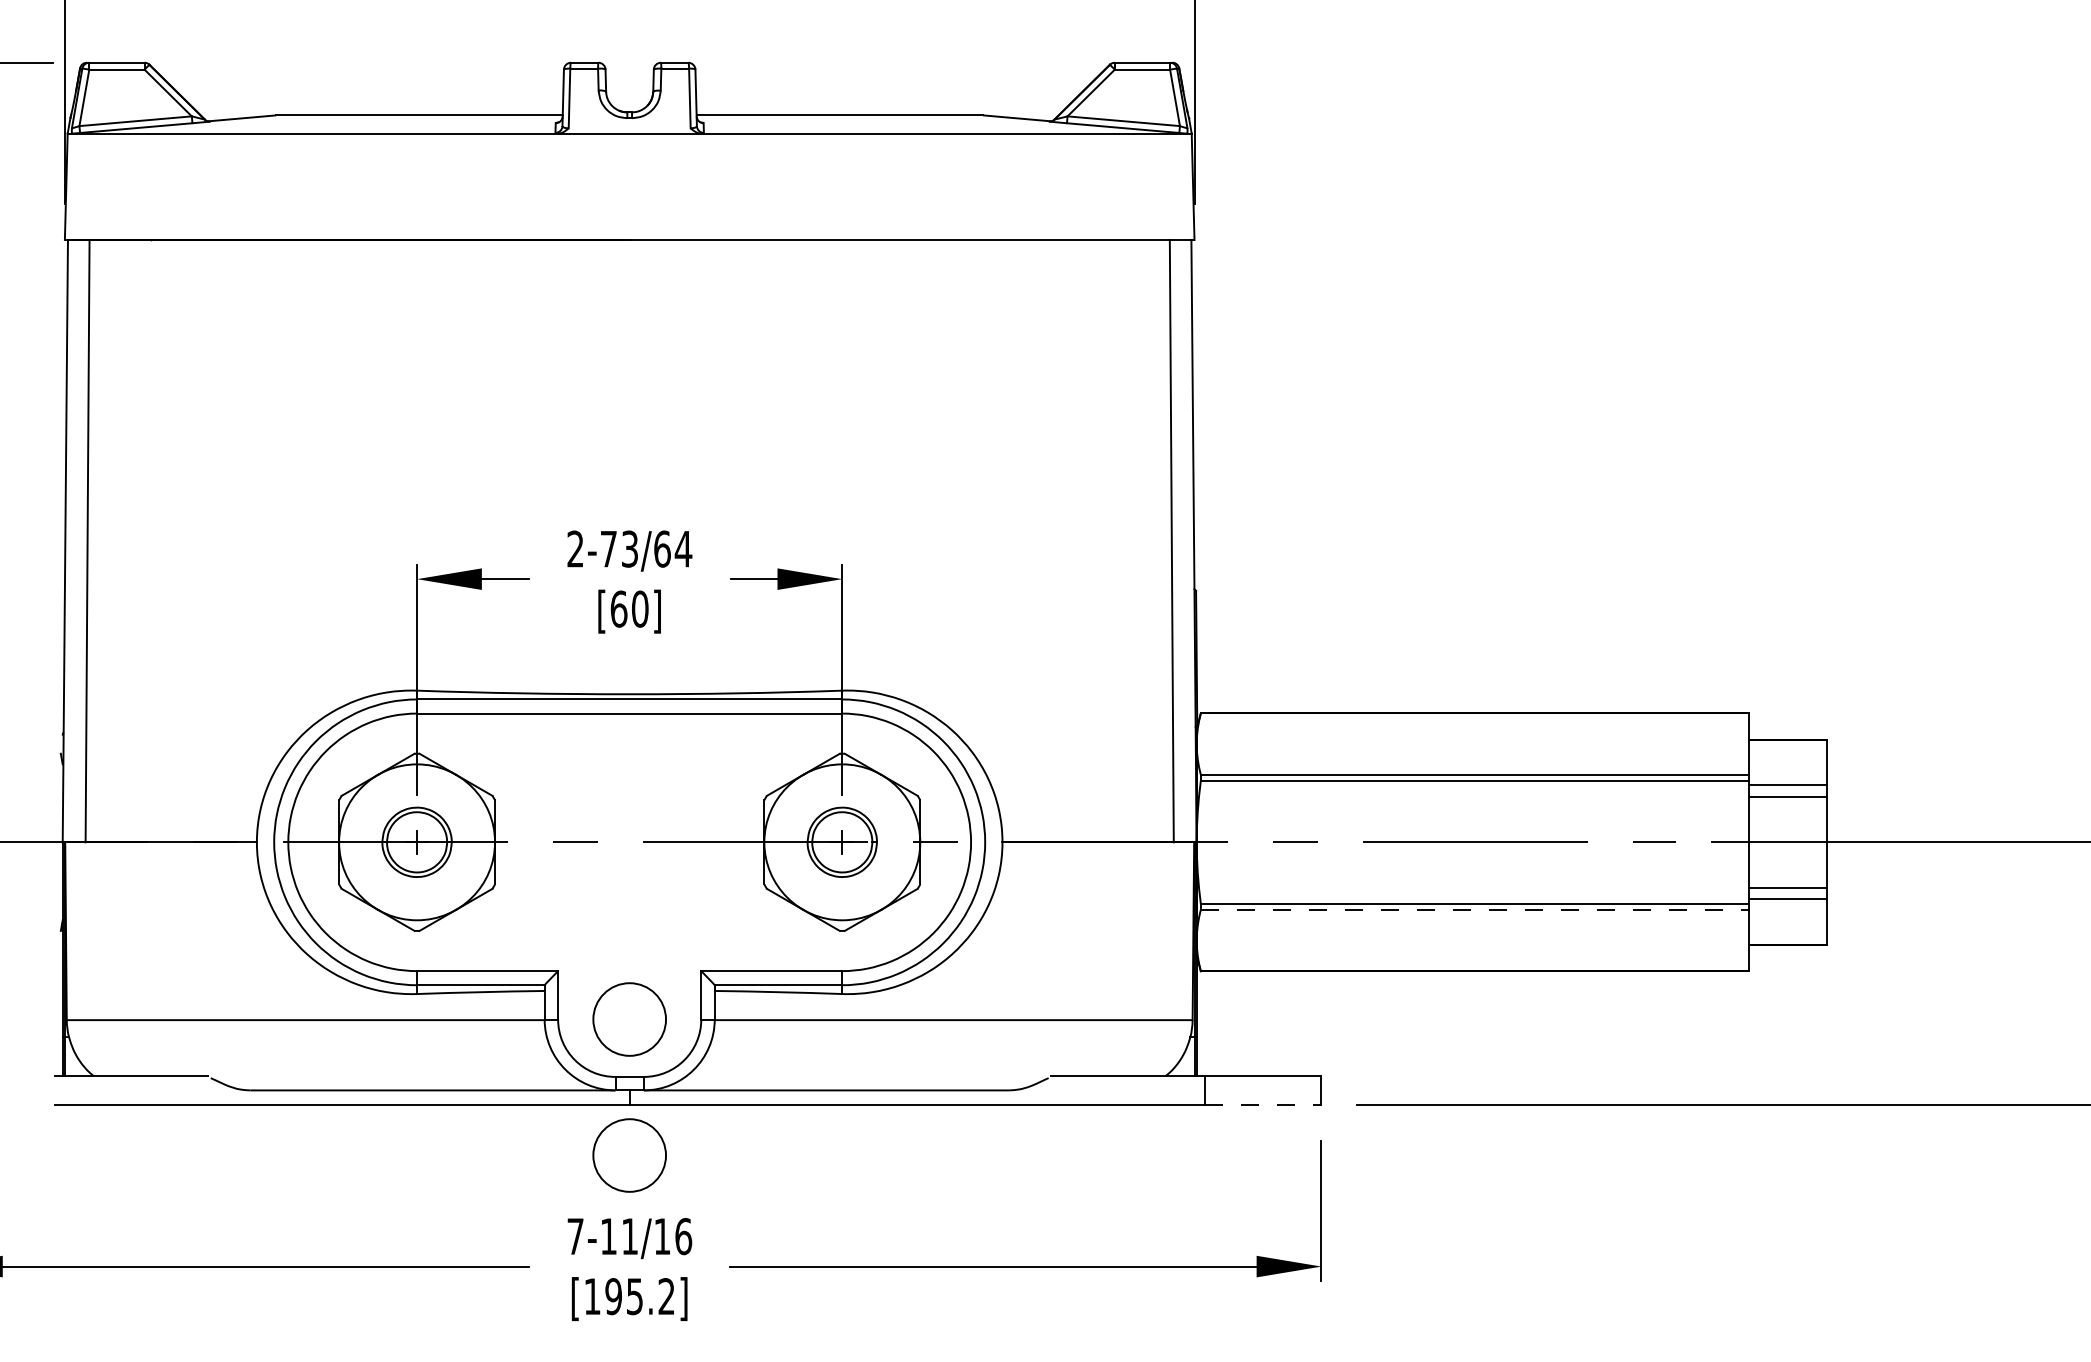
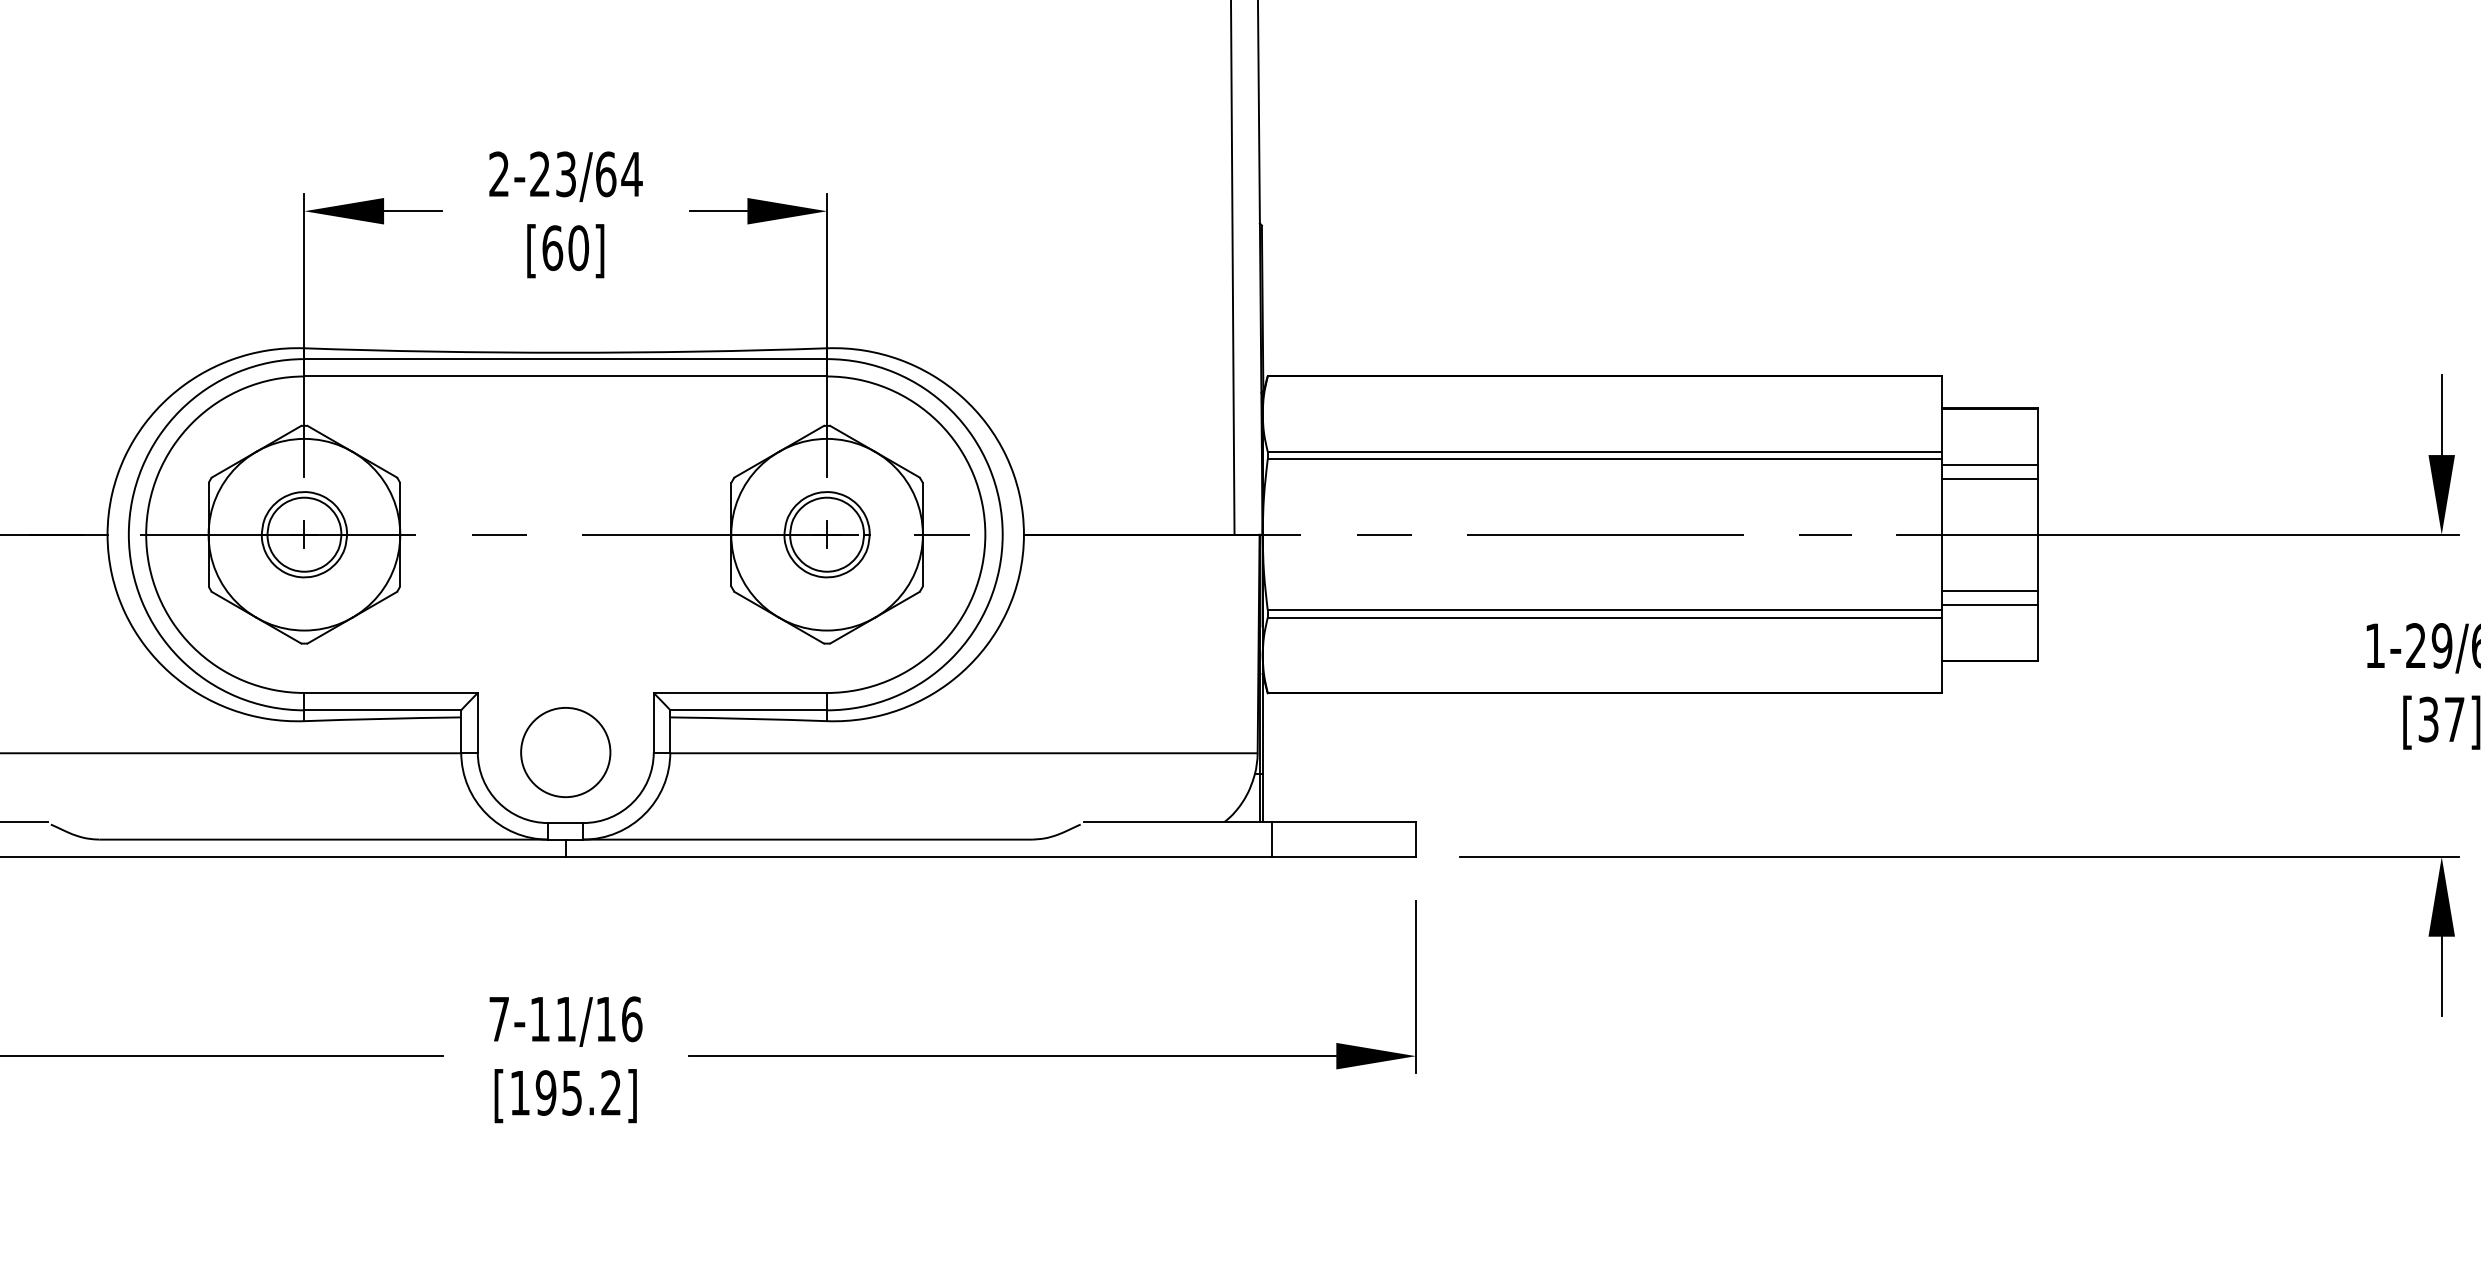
text: (608, 548) -> (539, 173), 2-73/64 -> 2-23/64
line: (1475, 909) -> (1605, 617), dashed -> solid
line: (1263, 1104) -> (1344, 856), dashed -> solid
circle: (629, 1155) -> (565, 919), removed

